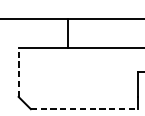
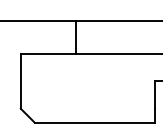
line: (18, 72) -> (20, 81), dashed -> solid
line: (84, 109) -> (95, 122), dashed -> solid

